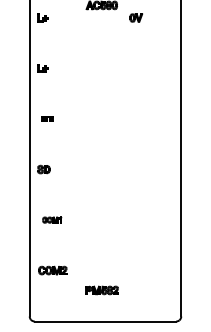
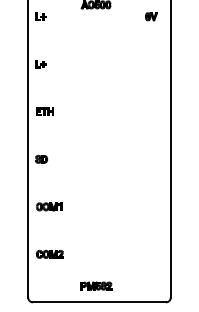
part: (136, 17) -> (151, 16), moved
part: (47, 118) -> (44, 111), size x1.67
part: (52, 219) -> (49, 206), size x1.43
part: (102, 289) -> (96, 285), moved

